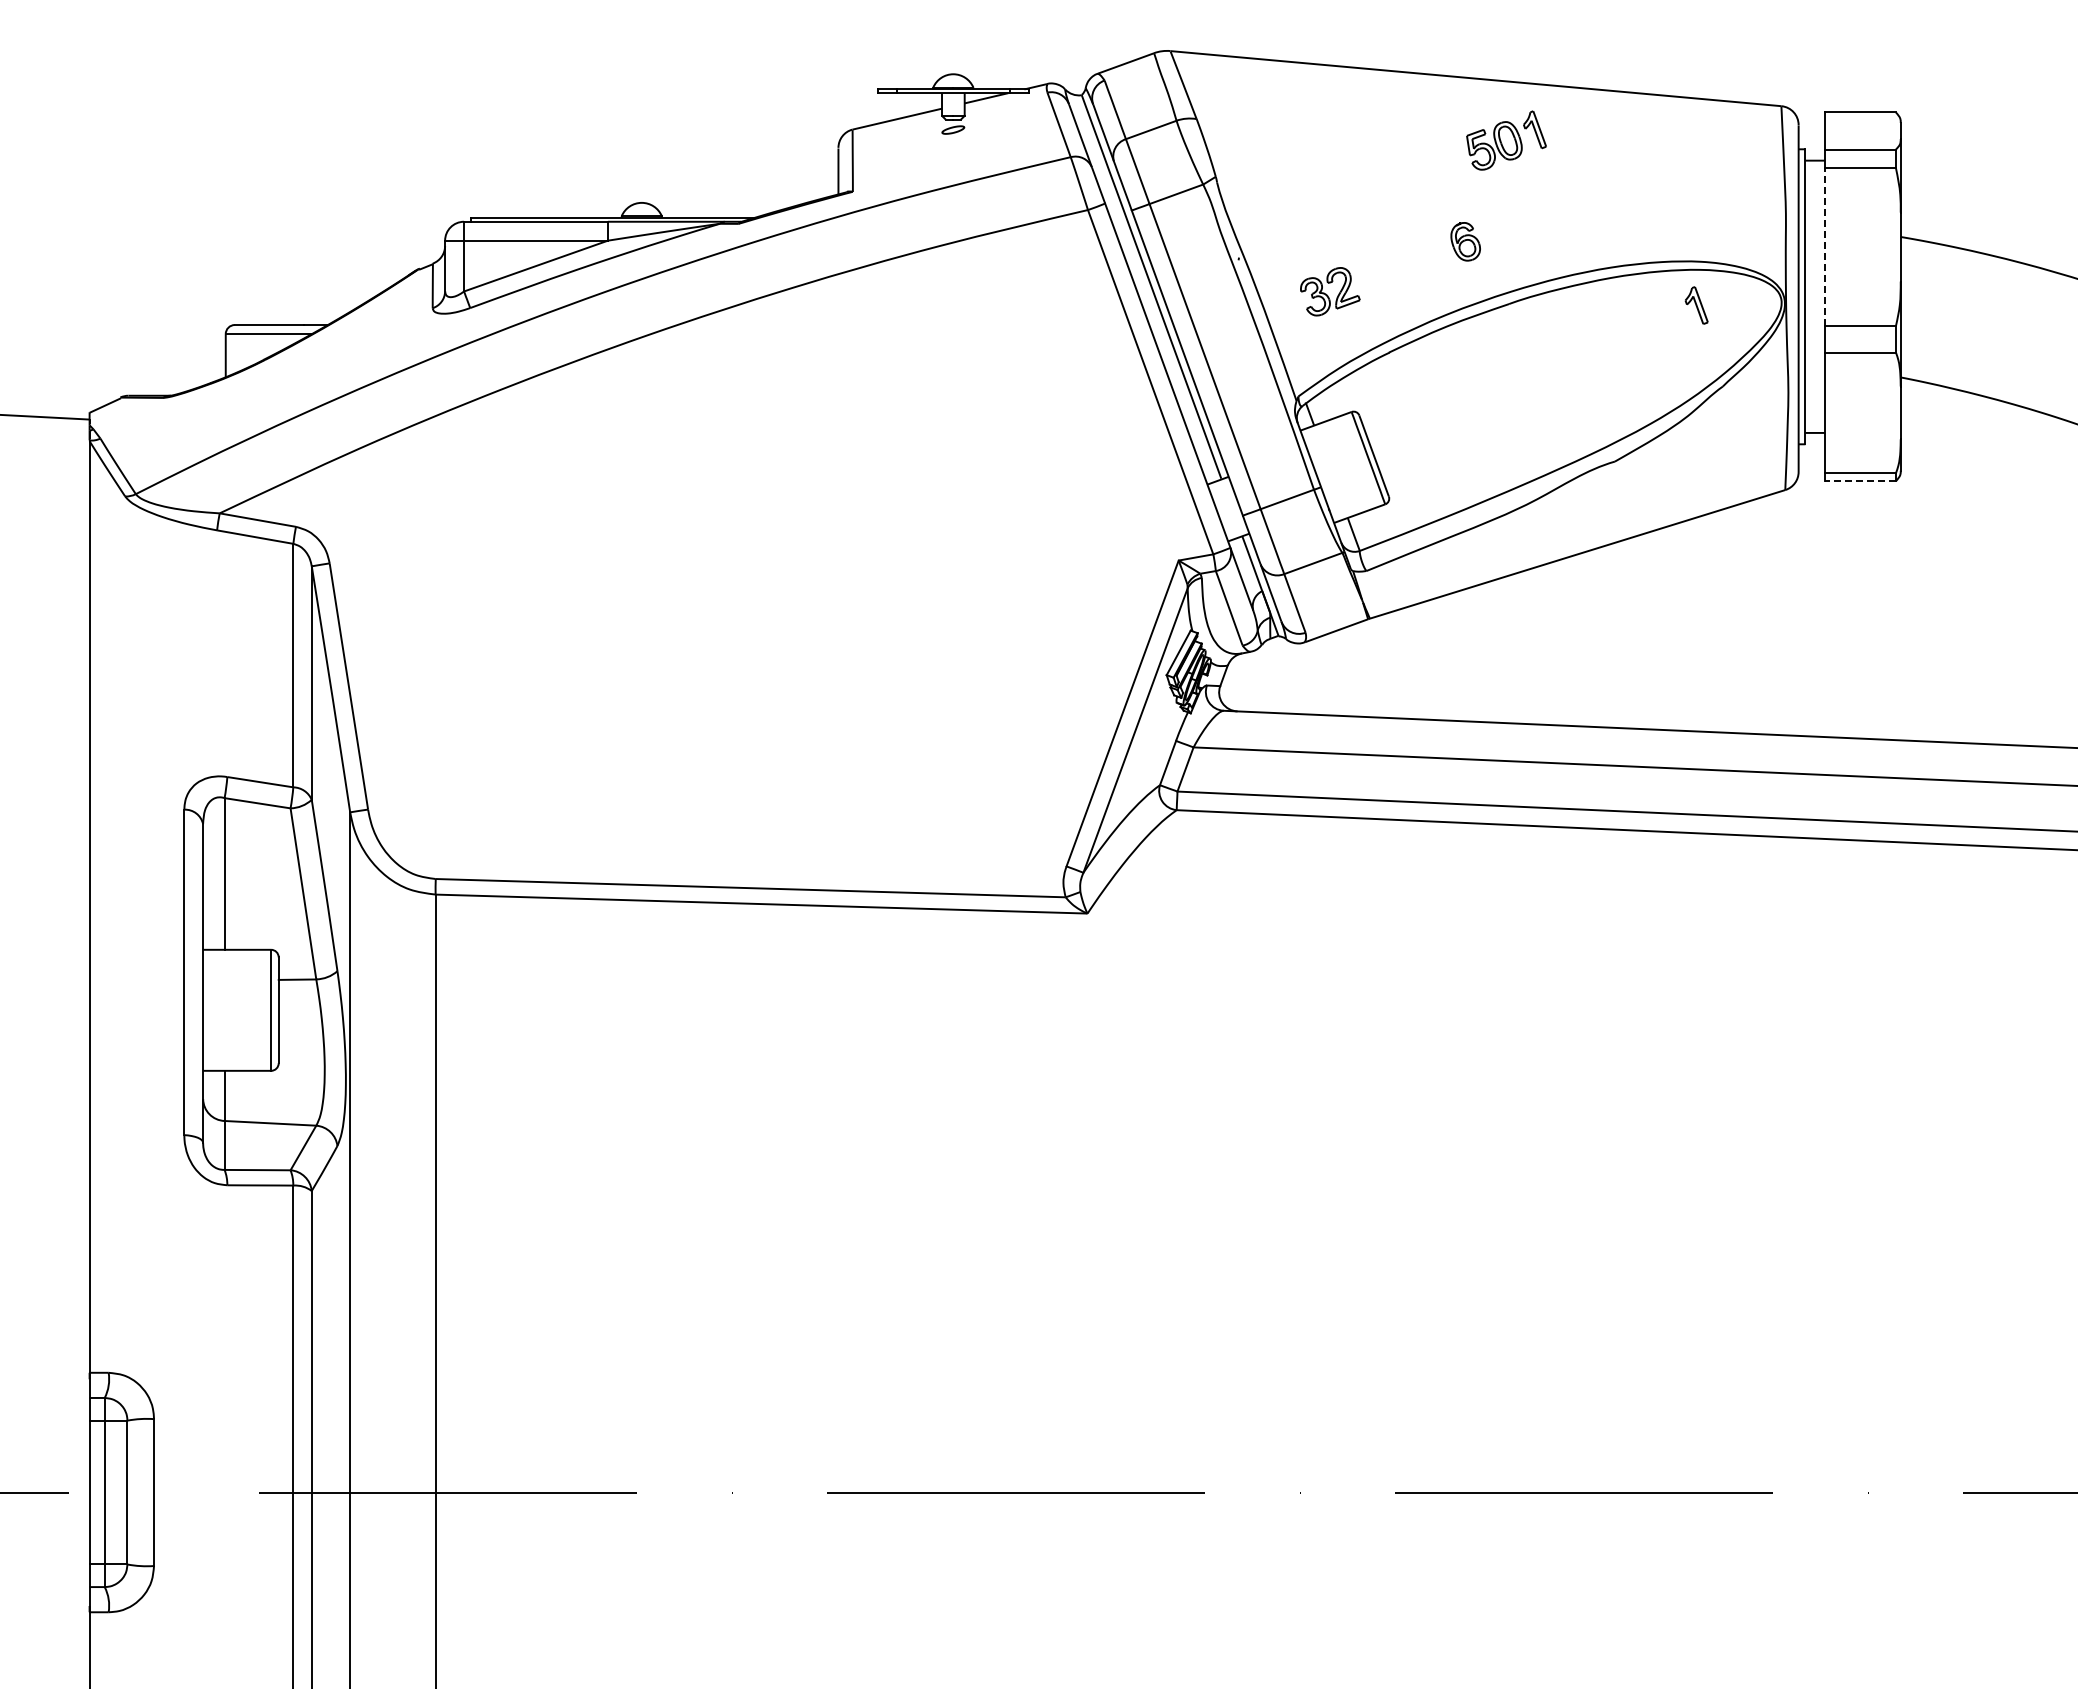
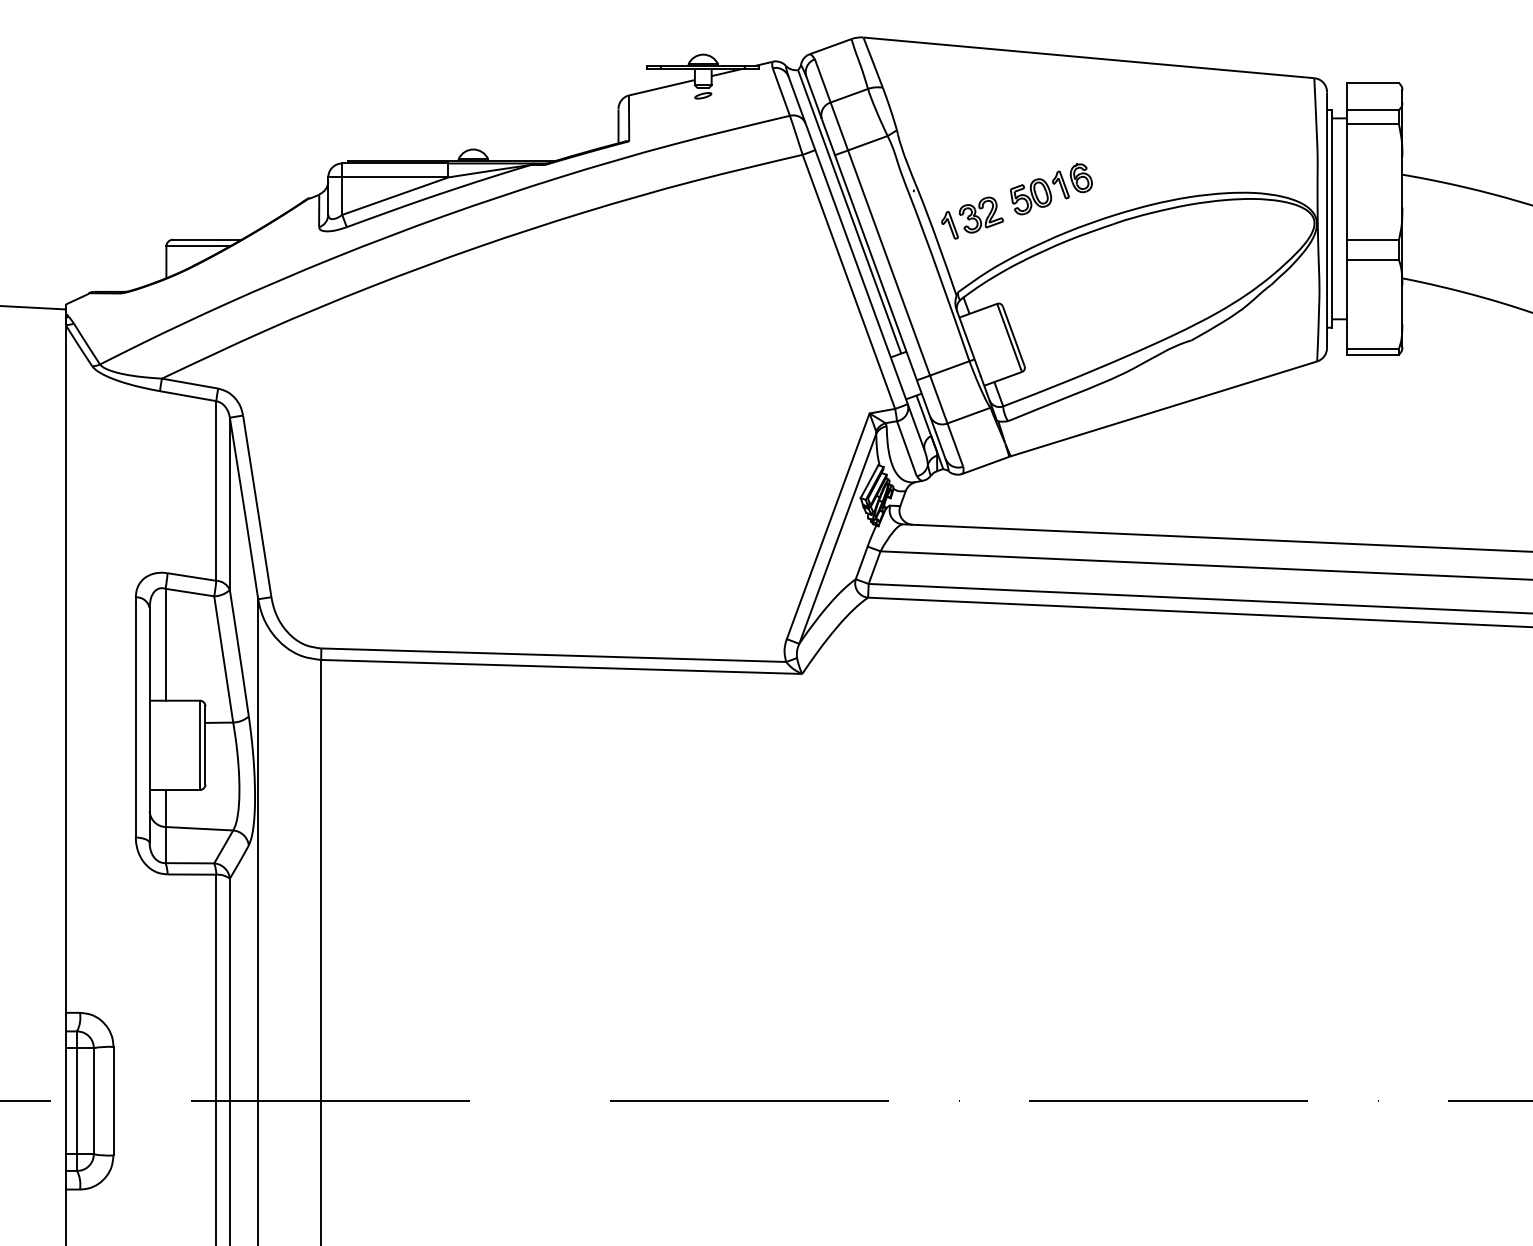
part: (1506, 140) -> (1039, 192), moved
line: (1825, 247) -> (1346, 182), dashed -> solid
part: (1696, 305) -> (949, 225), moved
line: (1860, 481) -> (1372, 355), dashed -> solid

